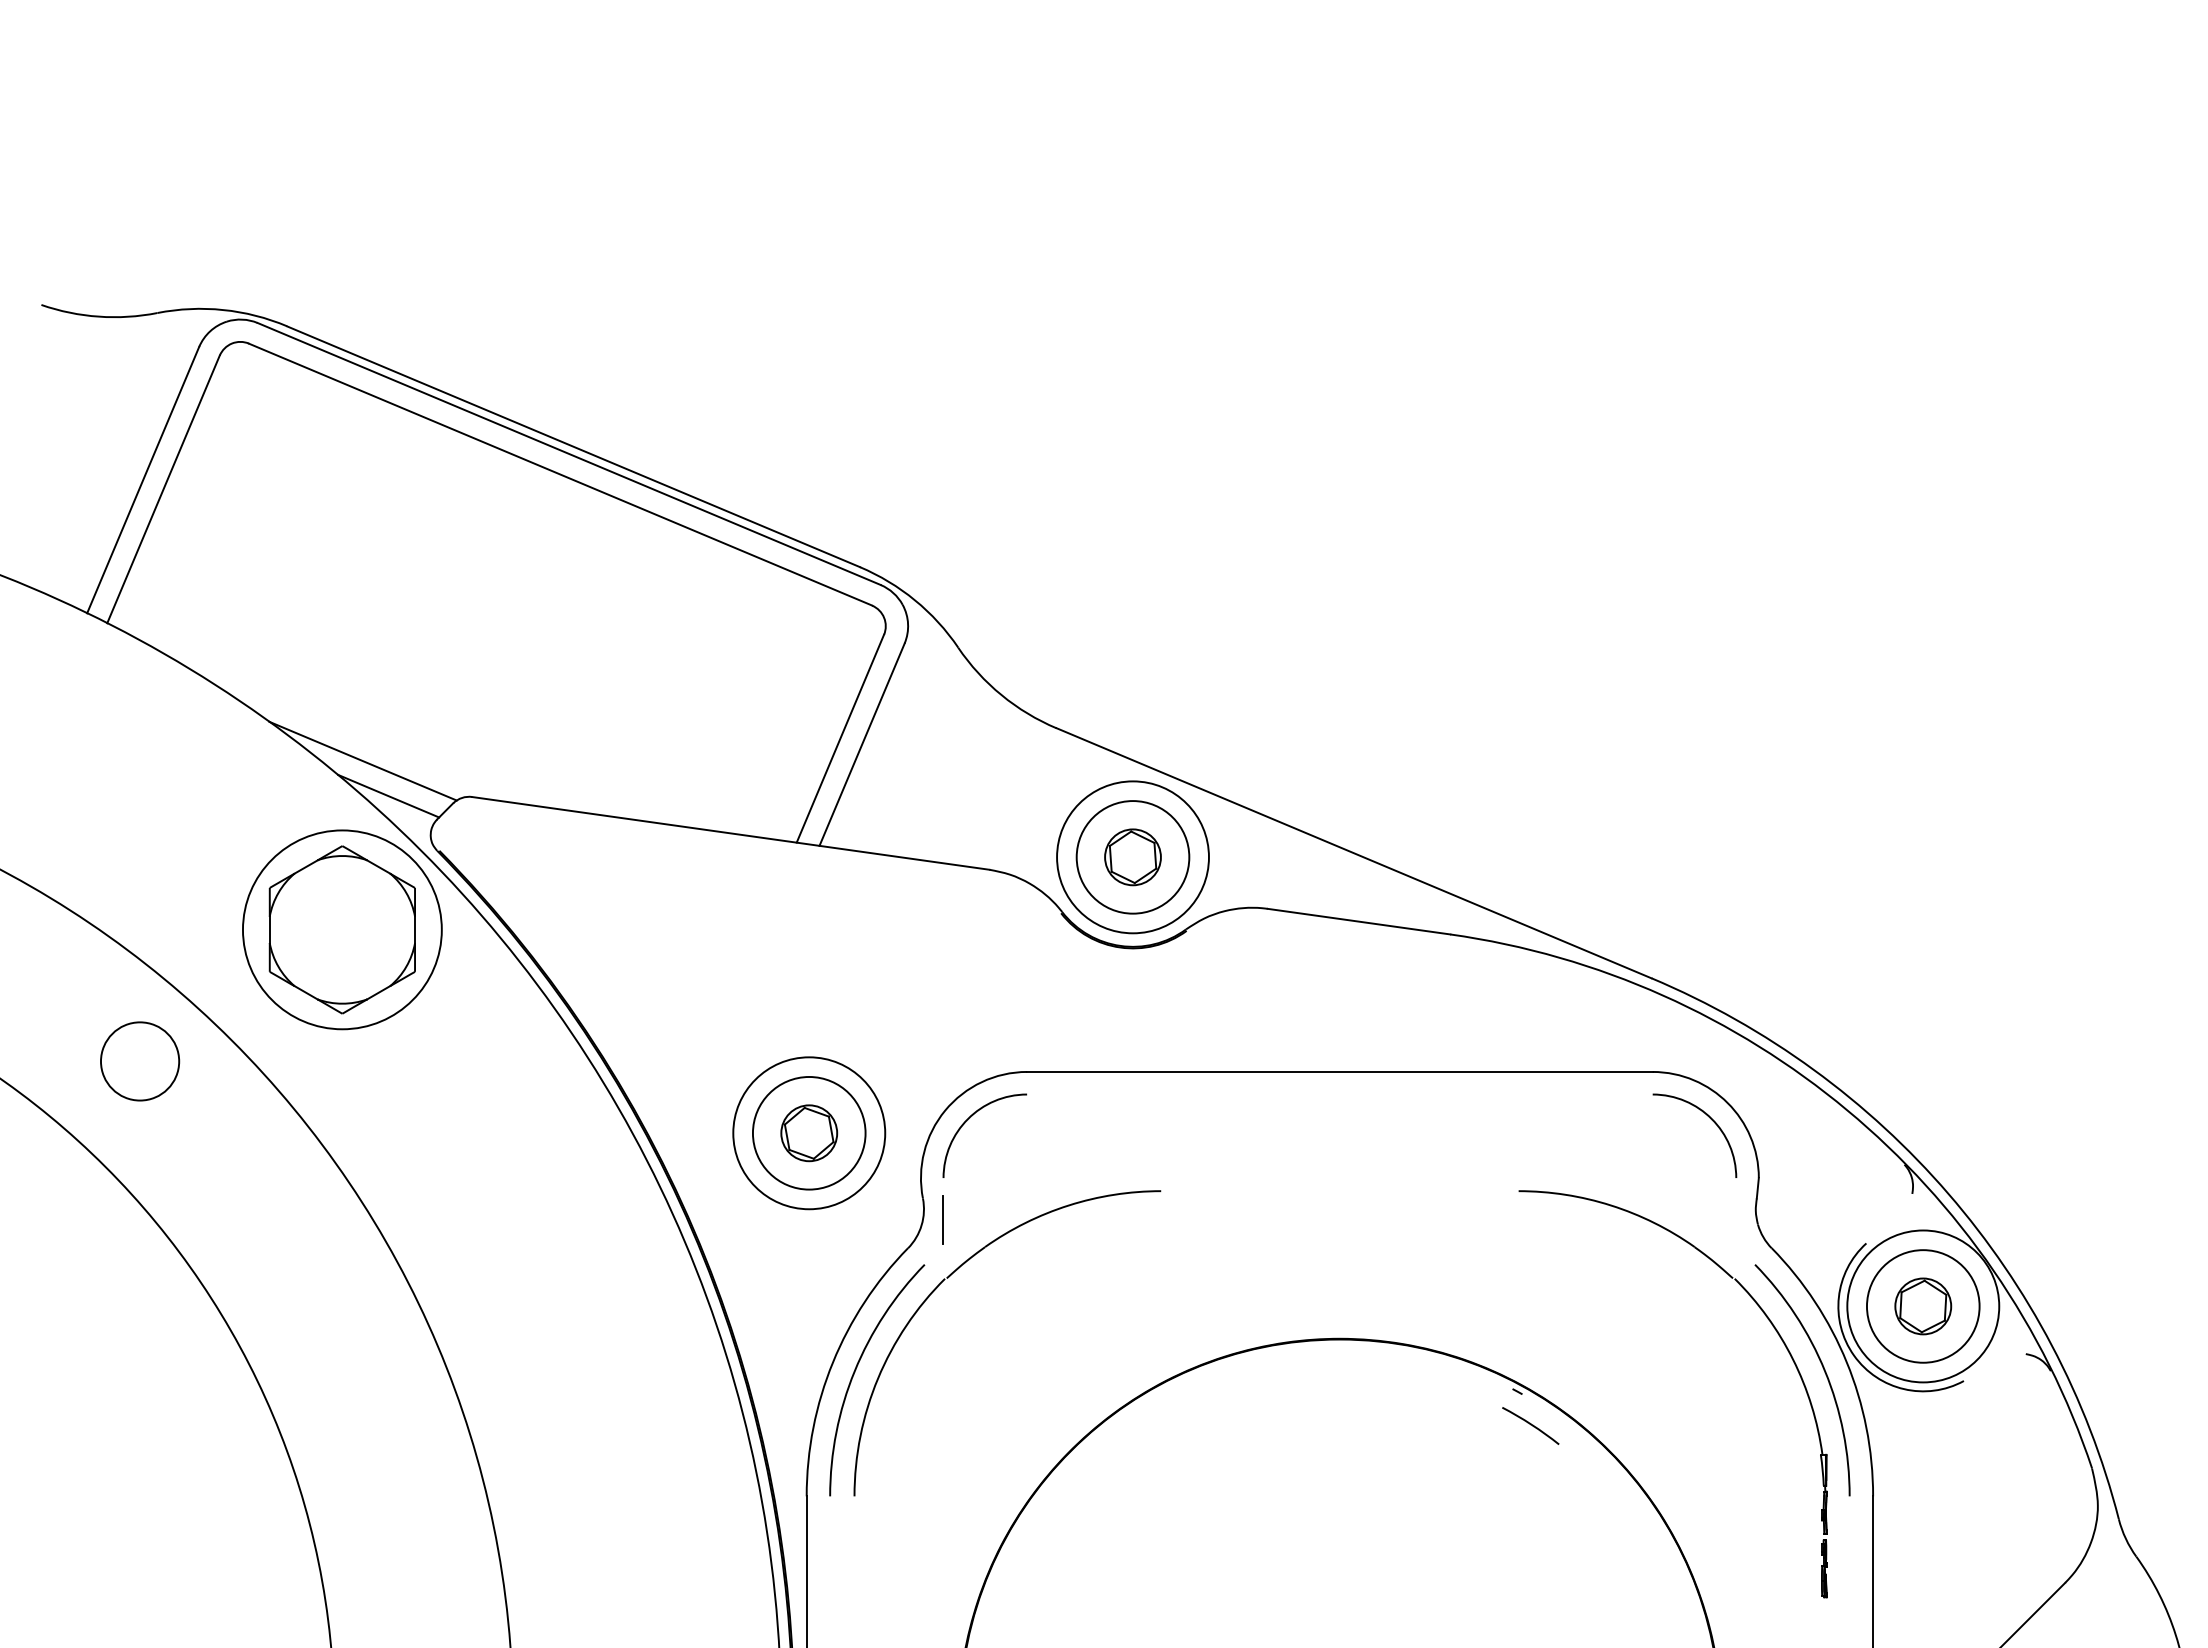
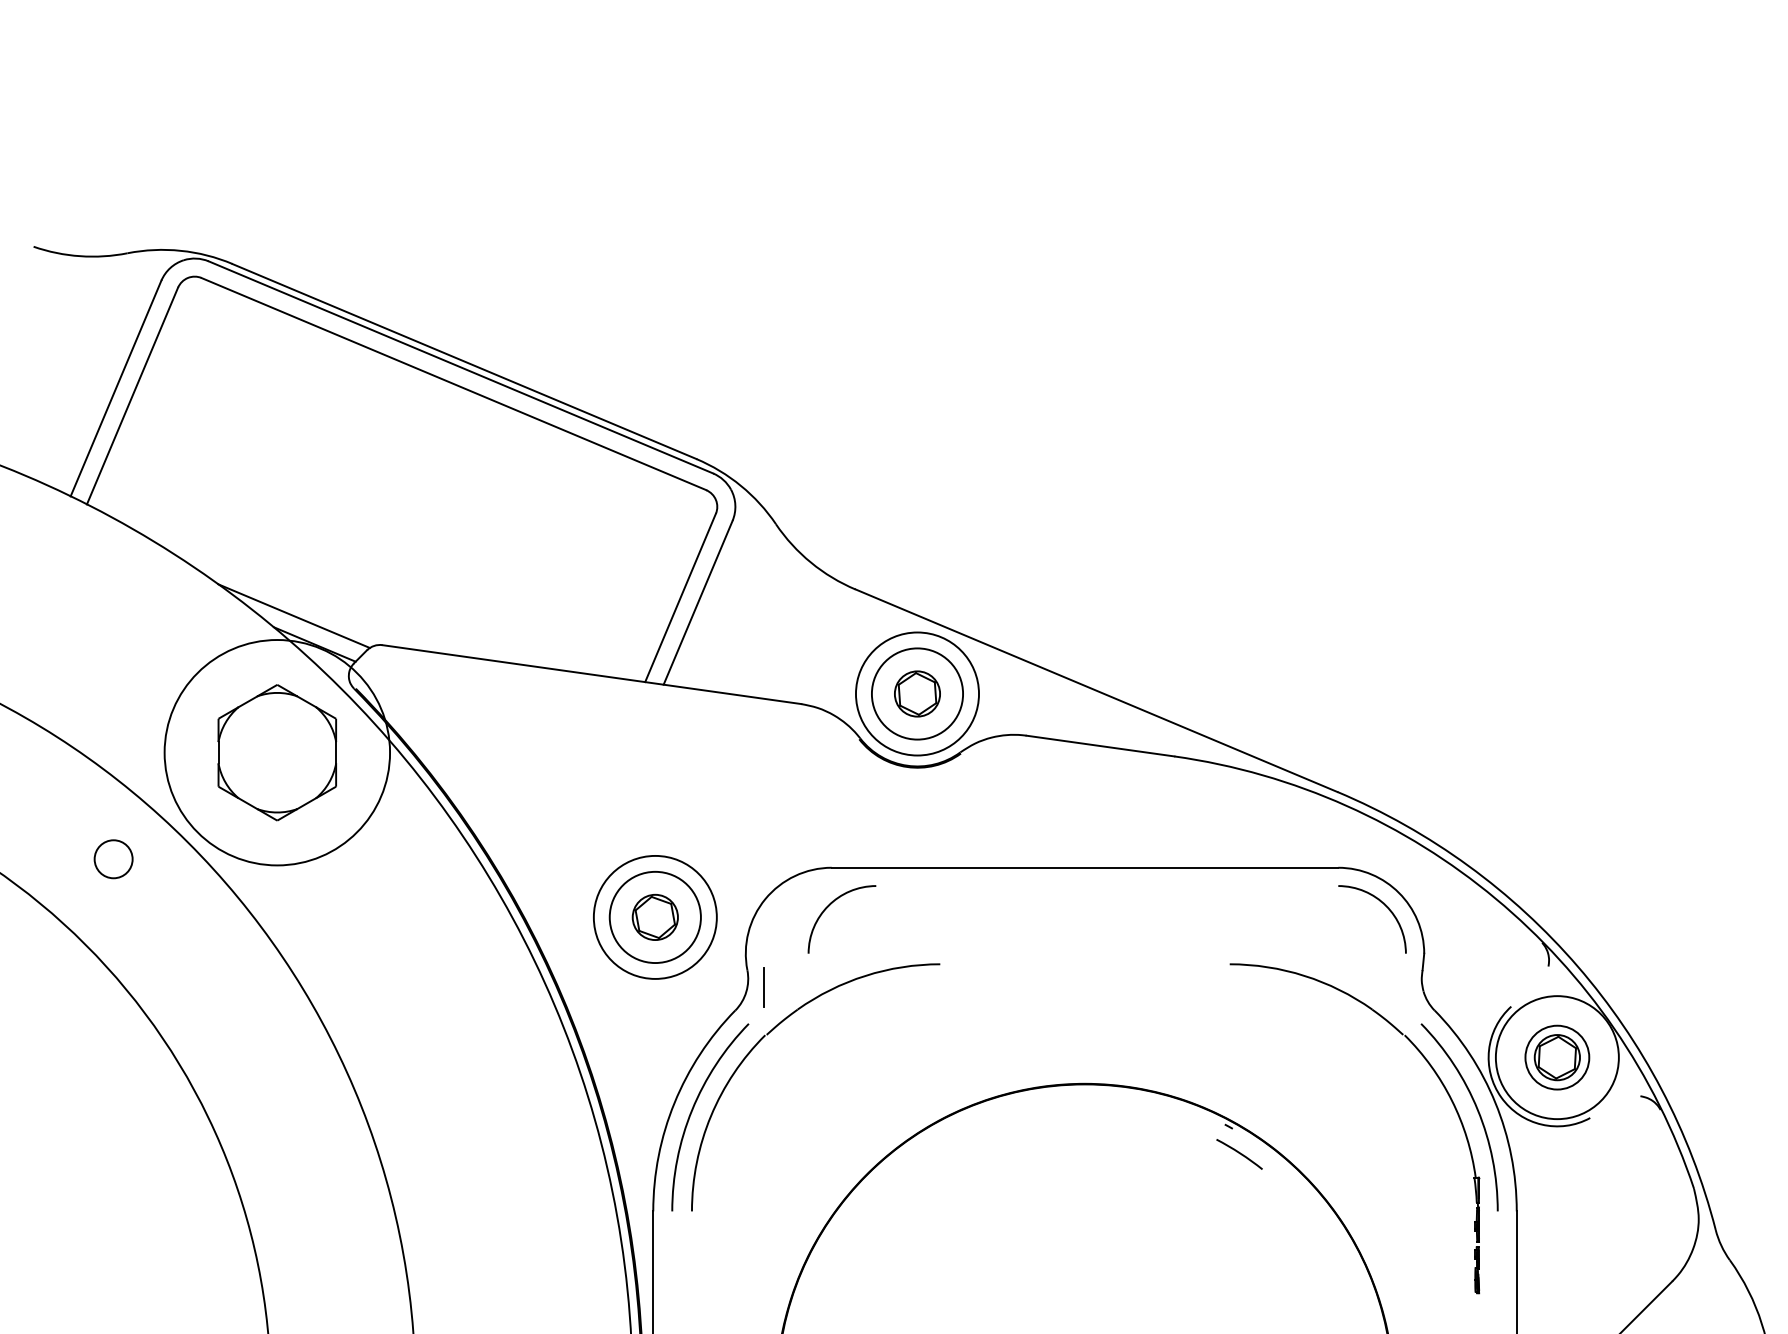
circle: (341, 929) -> (276, 752), size x1.4
circle: (140, 1061) -> (113, 859), size x0.6
arc: (969, 1119) -> (829, 906), moved
circle: (1922, 1306) -> (1556, 1057), size x0.7

